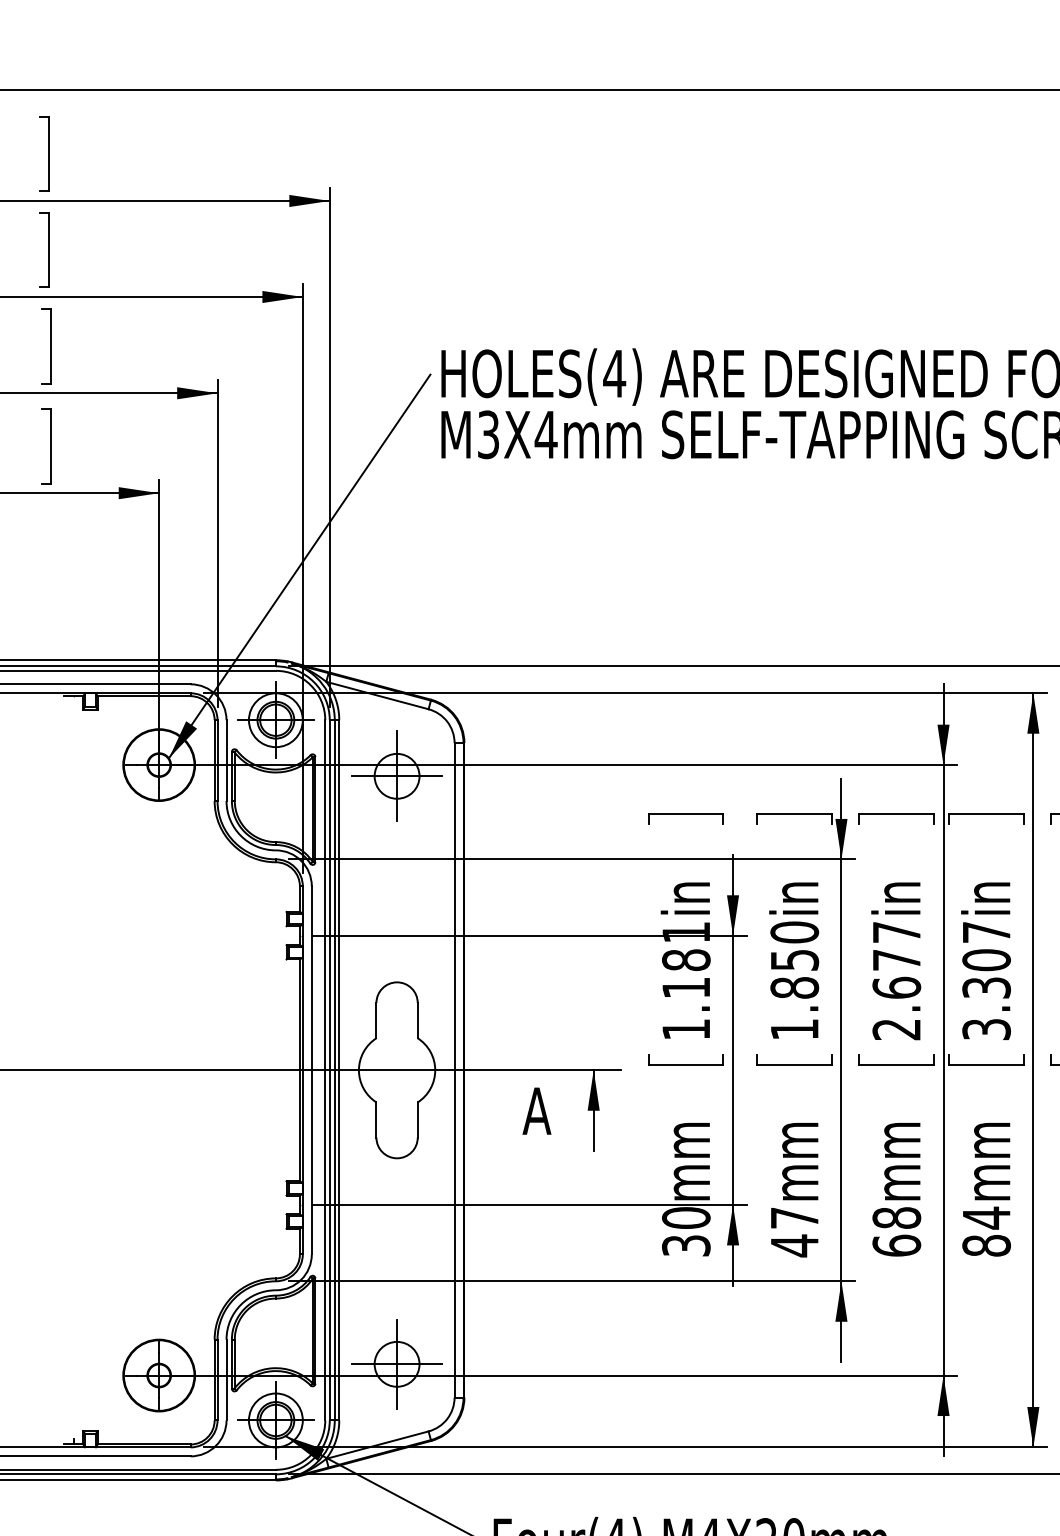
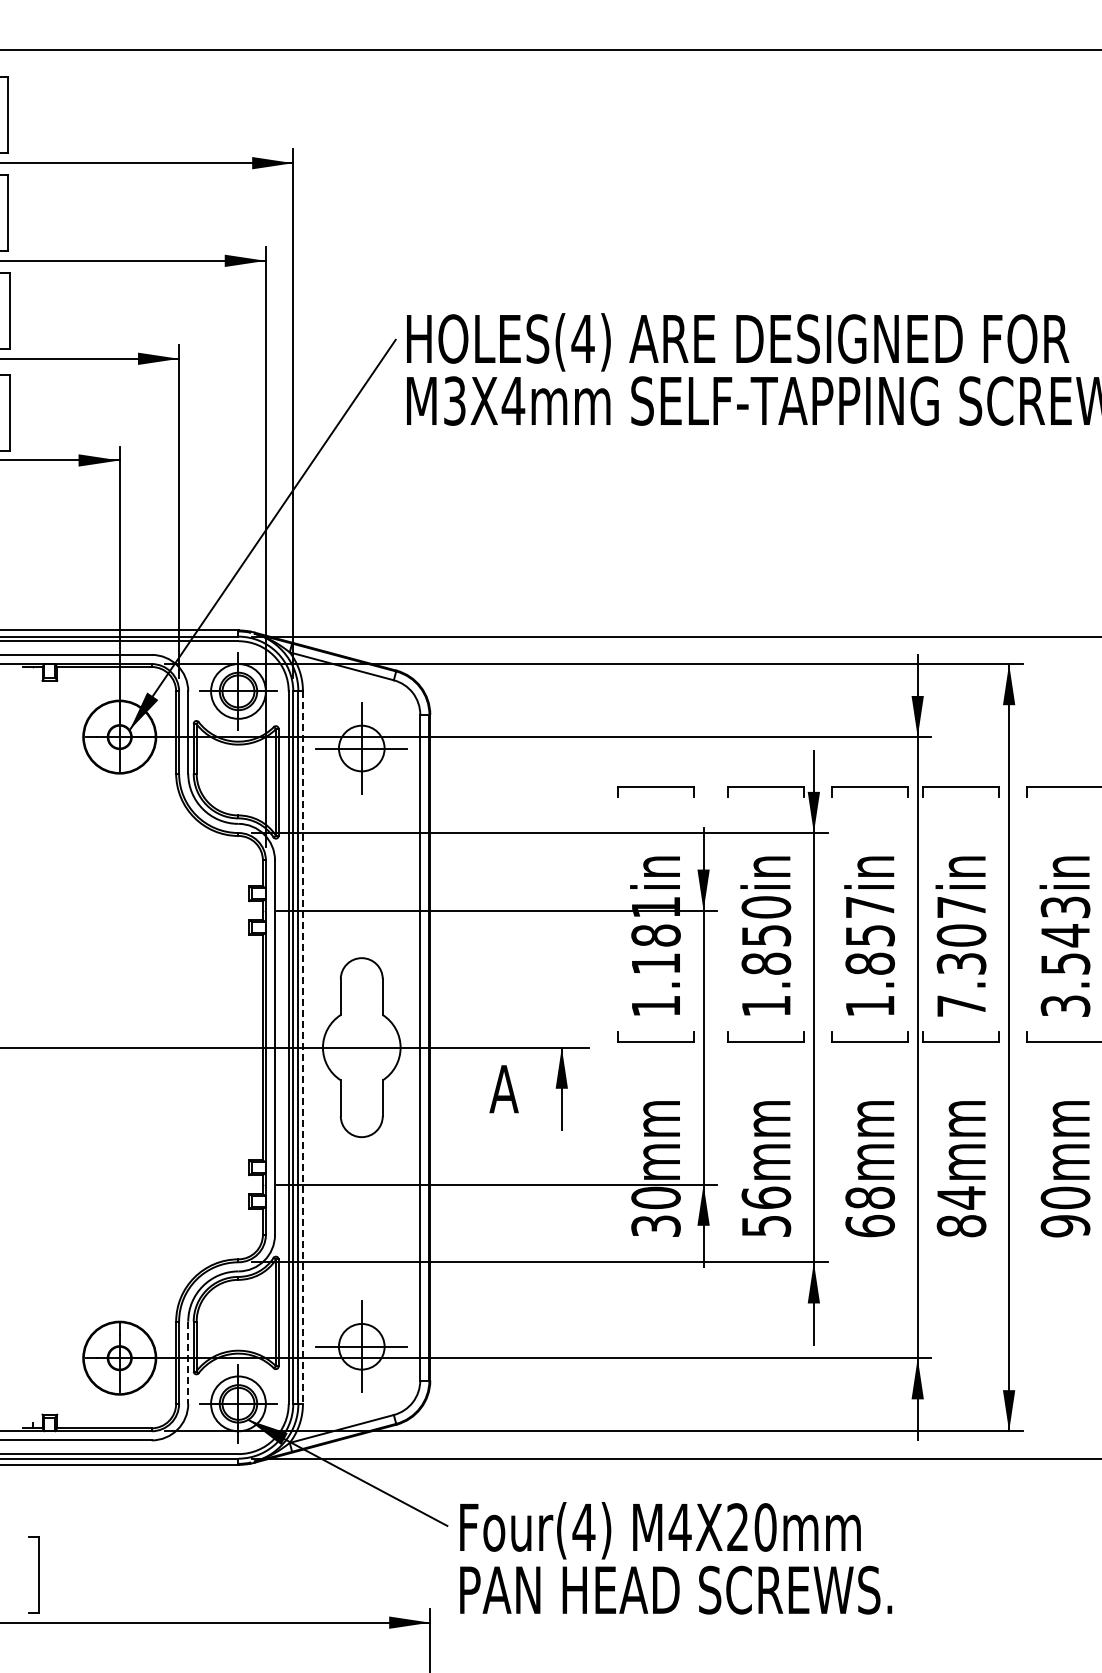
text: (896, 994) -> (869, 970), 2.677in -> 1.857in
text: (986, 1028) -> (961, 1005), 3.307in -> 7.307in
line: (338, 1071) -> (302, 1048), solid -> dashed
text: (794, 1232) -> (766, 1212), 47mm -> 56mm
line: (226, 1380) -> (188, 1363), solid -> dashed

